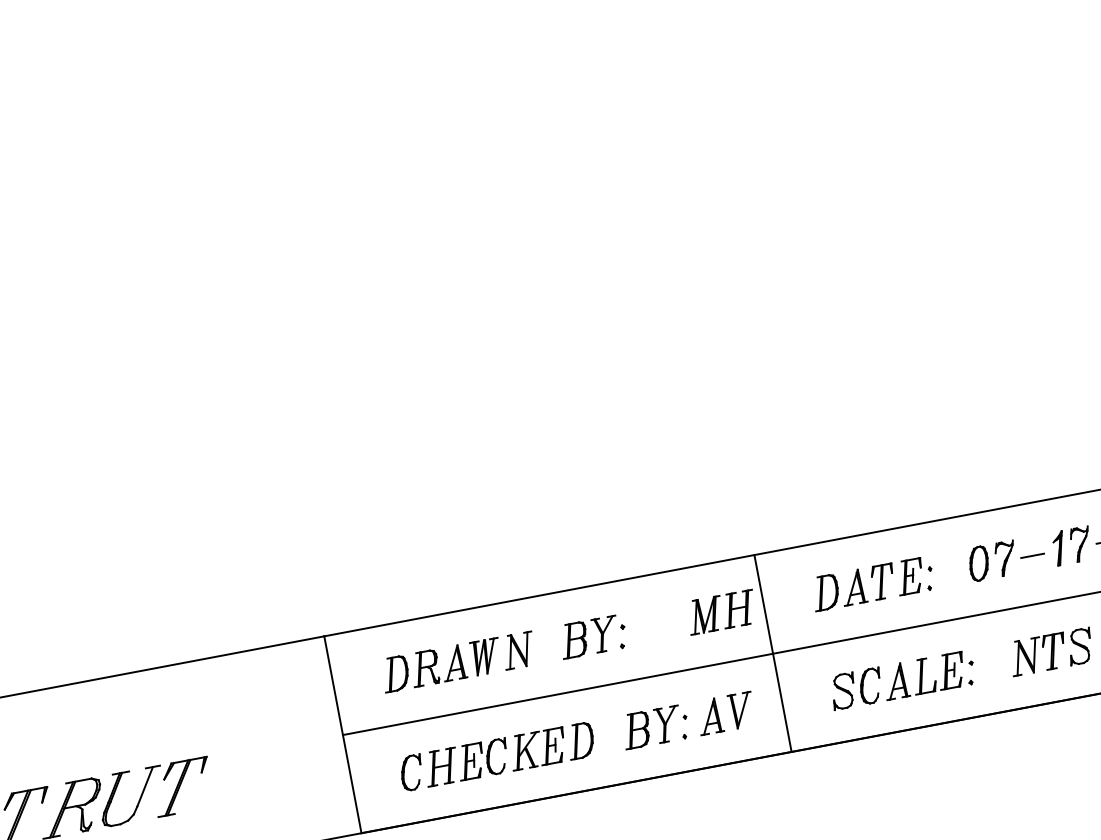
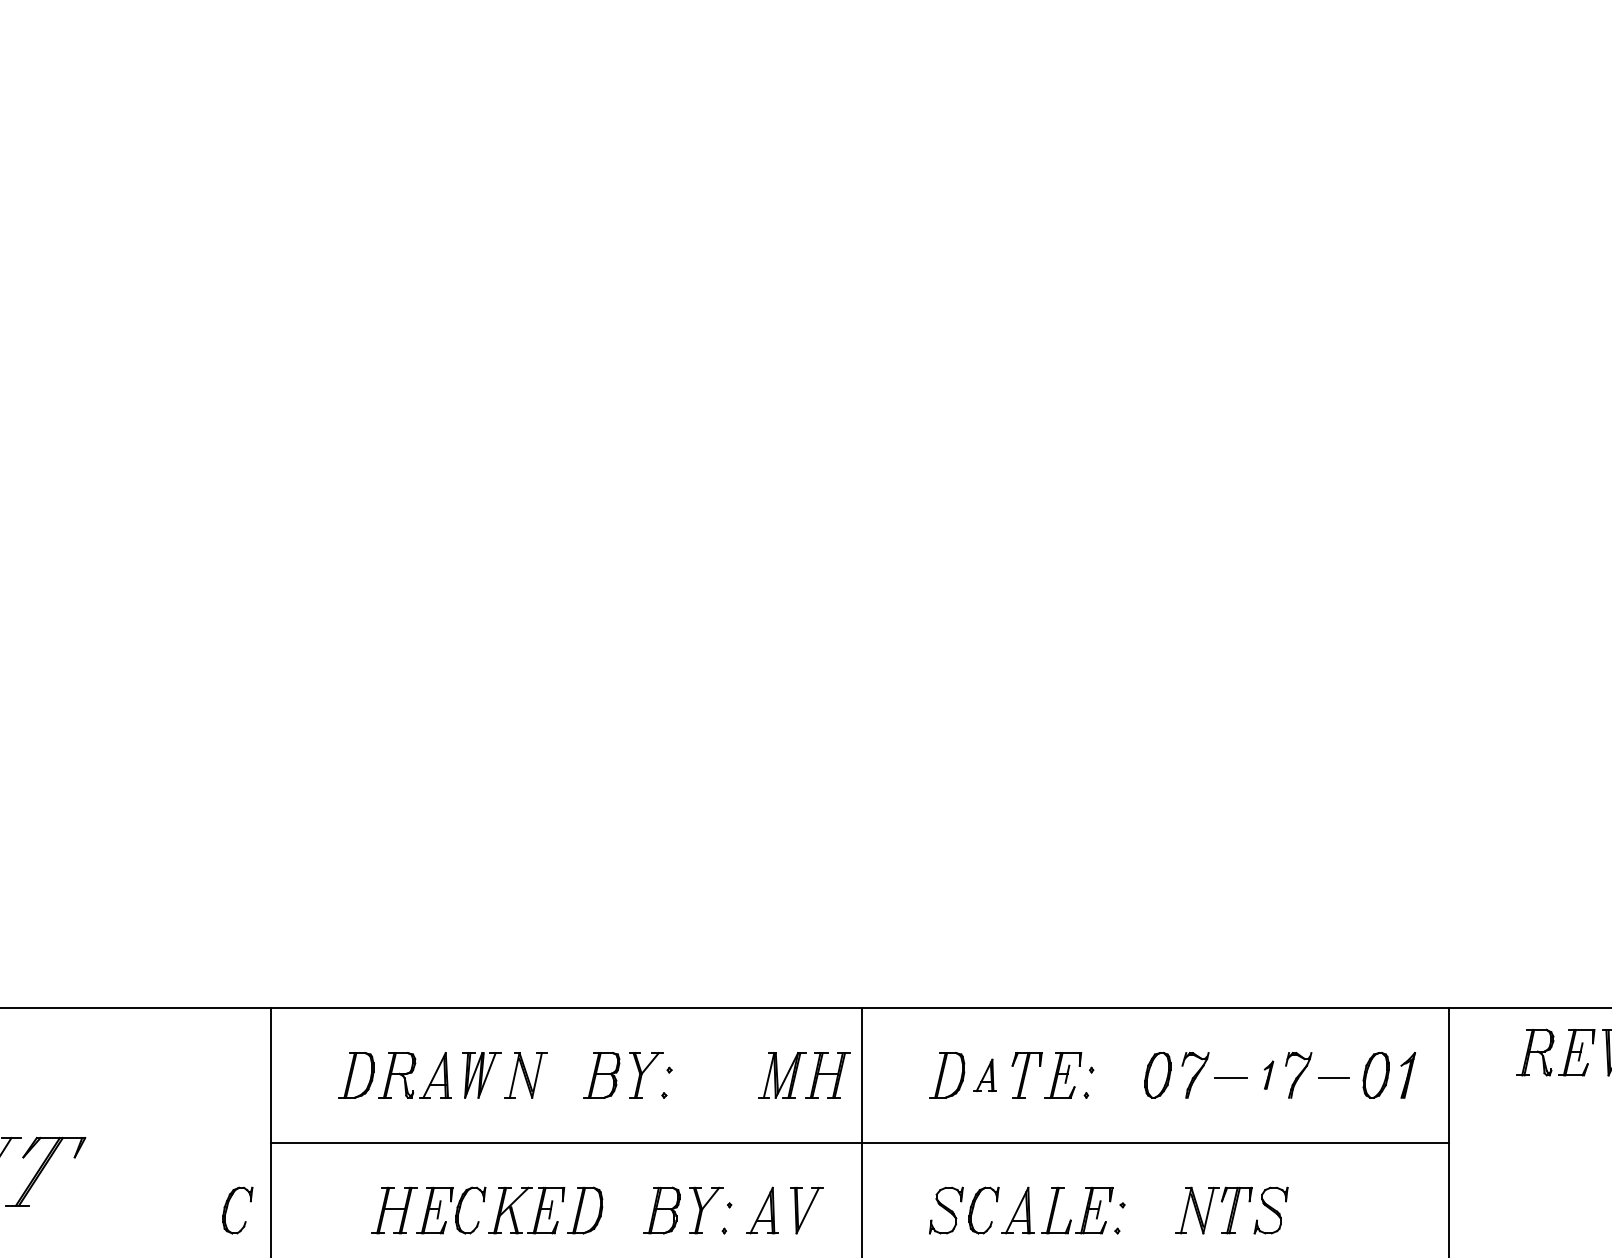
part: (1059, 547) -> (1268, 1074), size x0.6
part: (852, 587) -> (984, 1075), size x0.7
part: (404, 771) -> (228, 1206), moved

